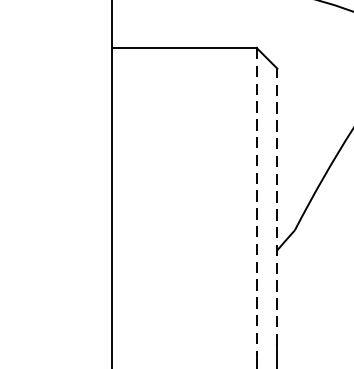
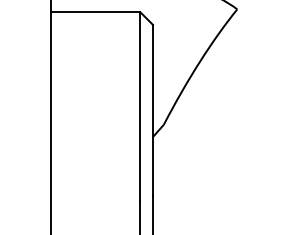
line: (257, 202) -> (140, 107), dashed -> solid
line: (278, 205) -> (153, 109), dashed -> solid

